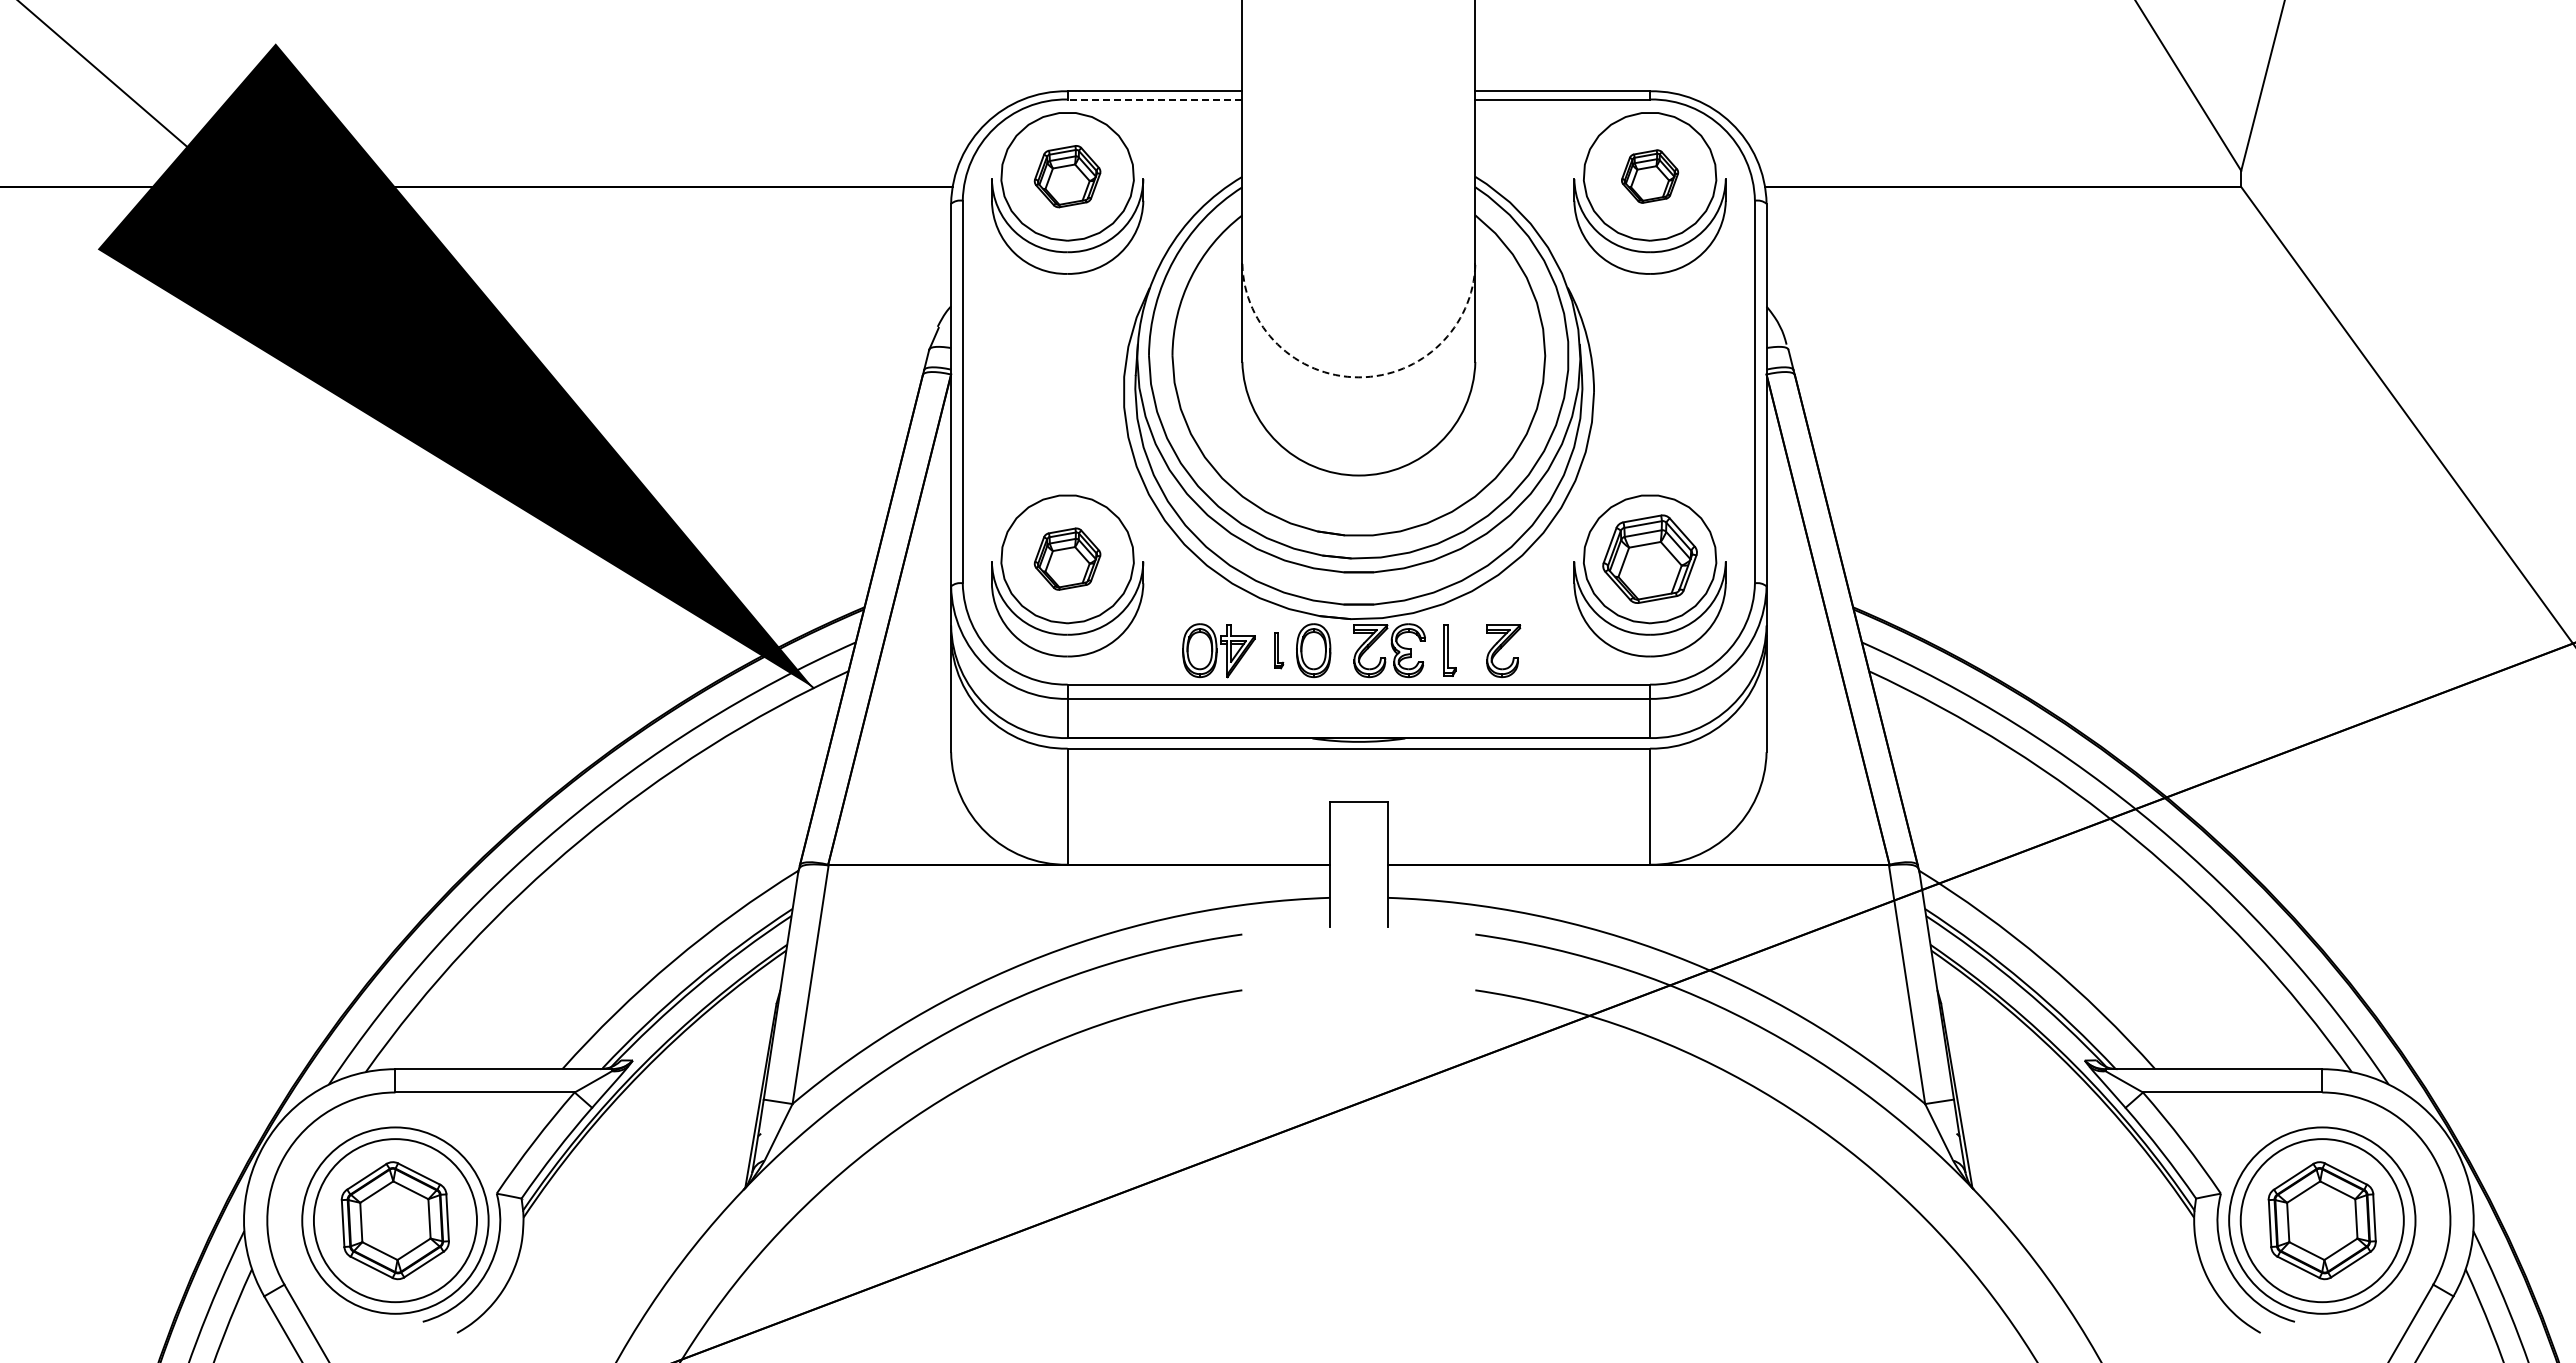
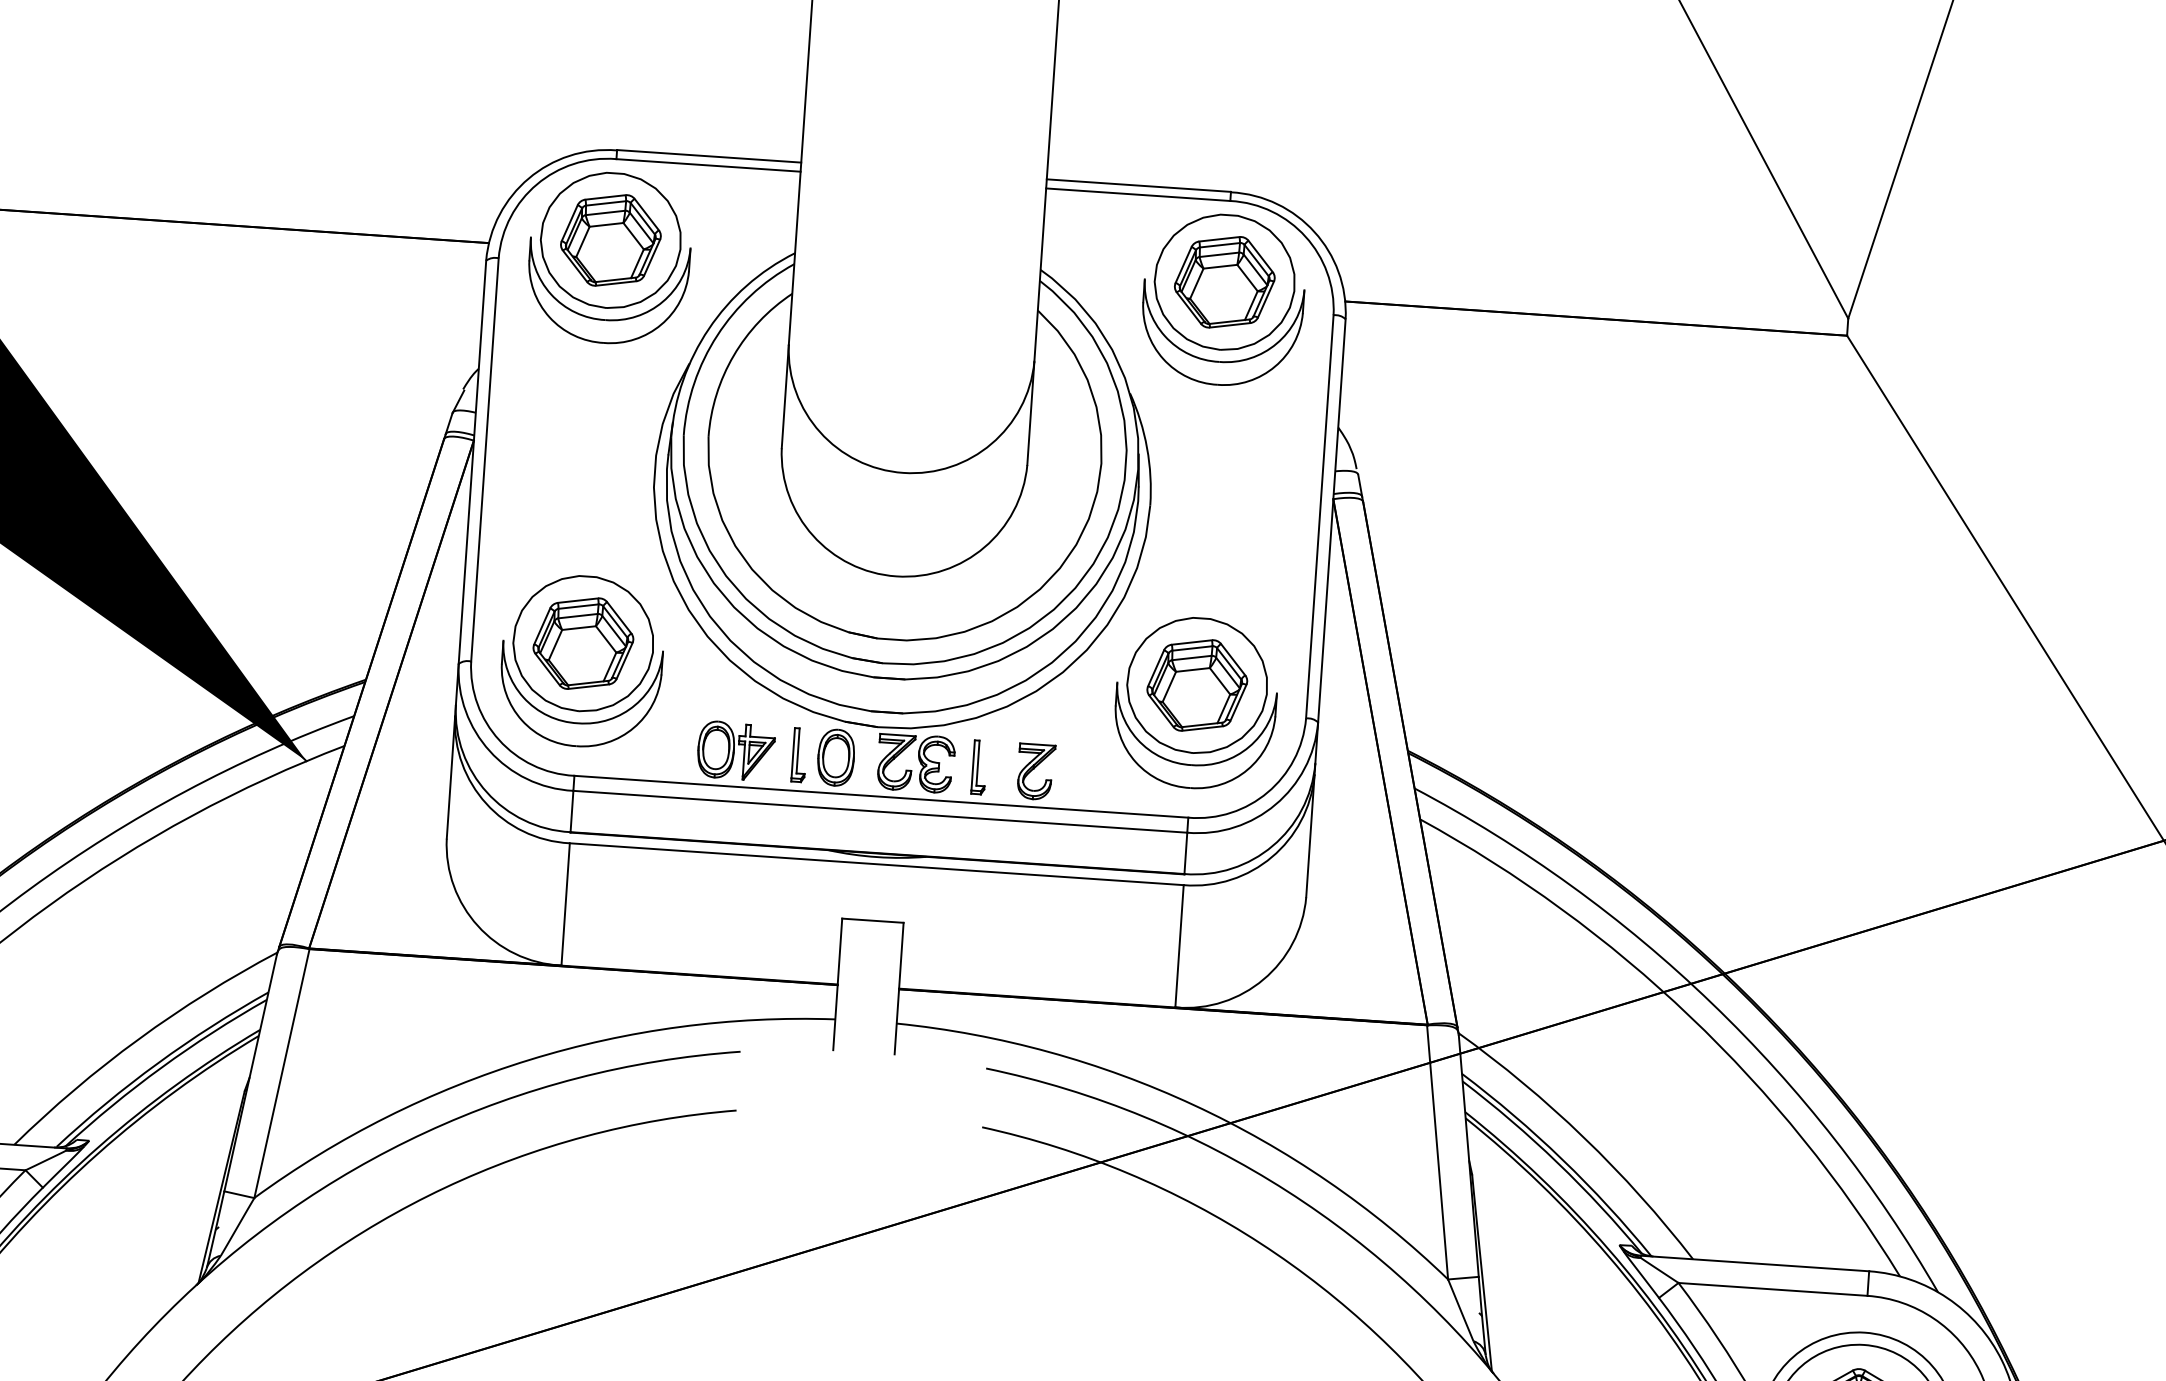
line: (1154, 99) -> (708, 165), dashed -> solid
part: (1067, 176) -> (610, 240), size x1.43
part: (1649, 176) -> (1224, 282), size x1.67
arc: (1358, 377) -> (903, 473), dashed -> solid
part: (1067, 558) -> (583, 642), size x1.43
part: (1278, 650) -> (799, 755), size x1.43

